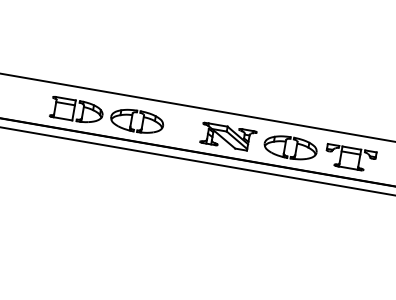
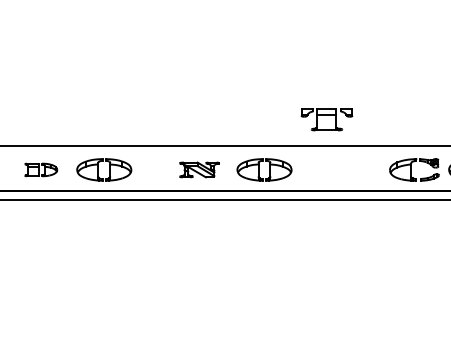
part: (76, 110) -> (40, 169), size x0.6
part: (228, 136) -> (199, 169), size x0.7
part: (350, 157) -> (326, 119), moved

